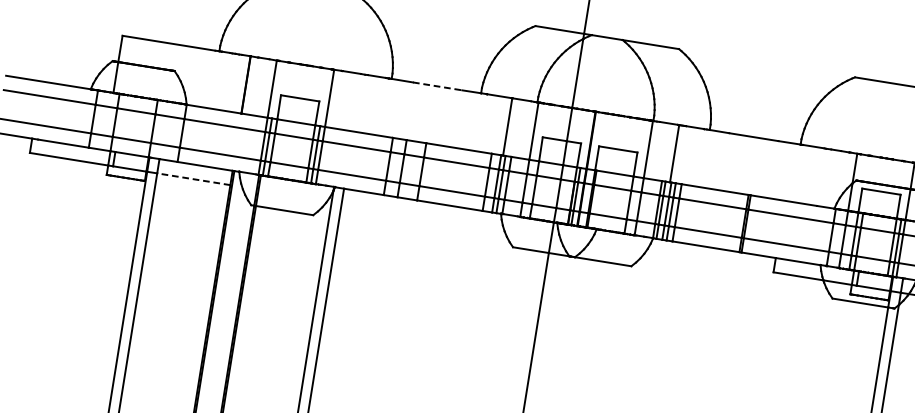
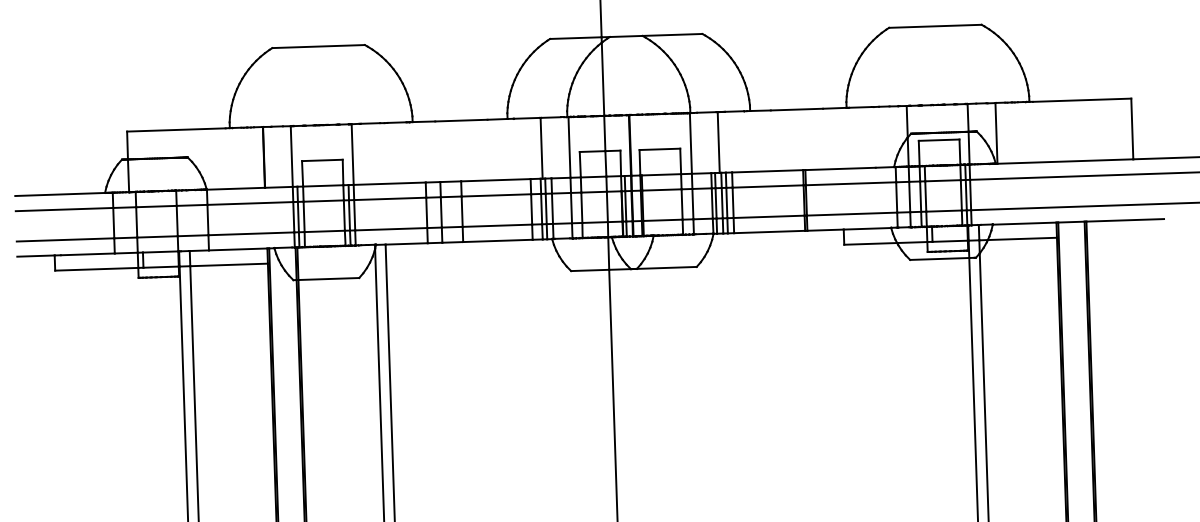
line: (437, 86) -> (461, 120), dashed -> solid
line: (194, 178) -> (229, 264), dashed -> solid

